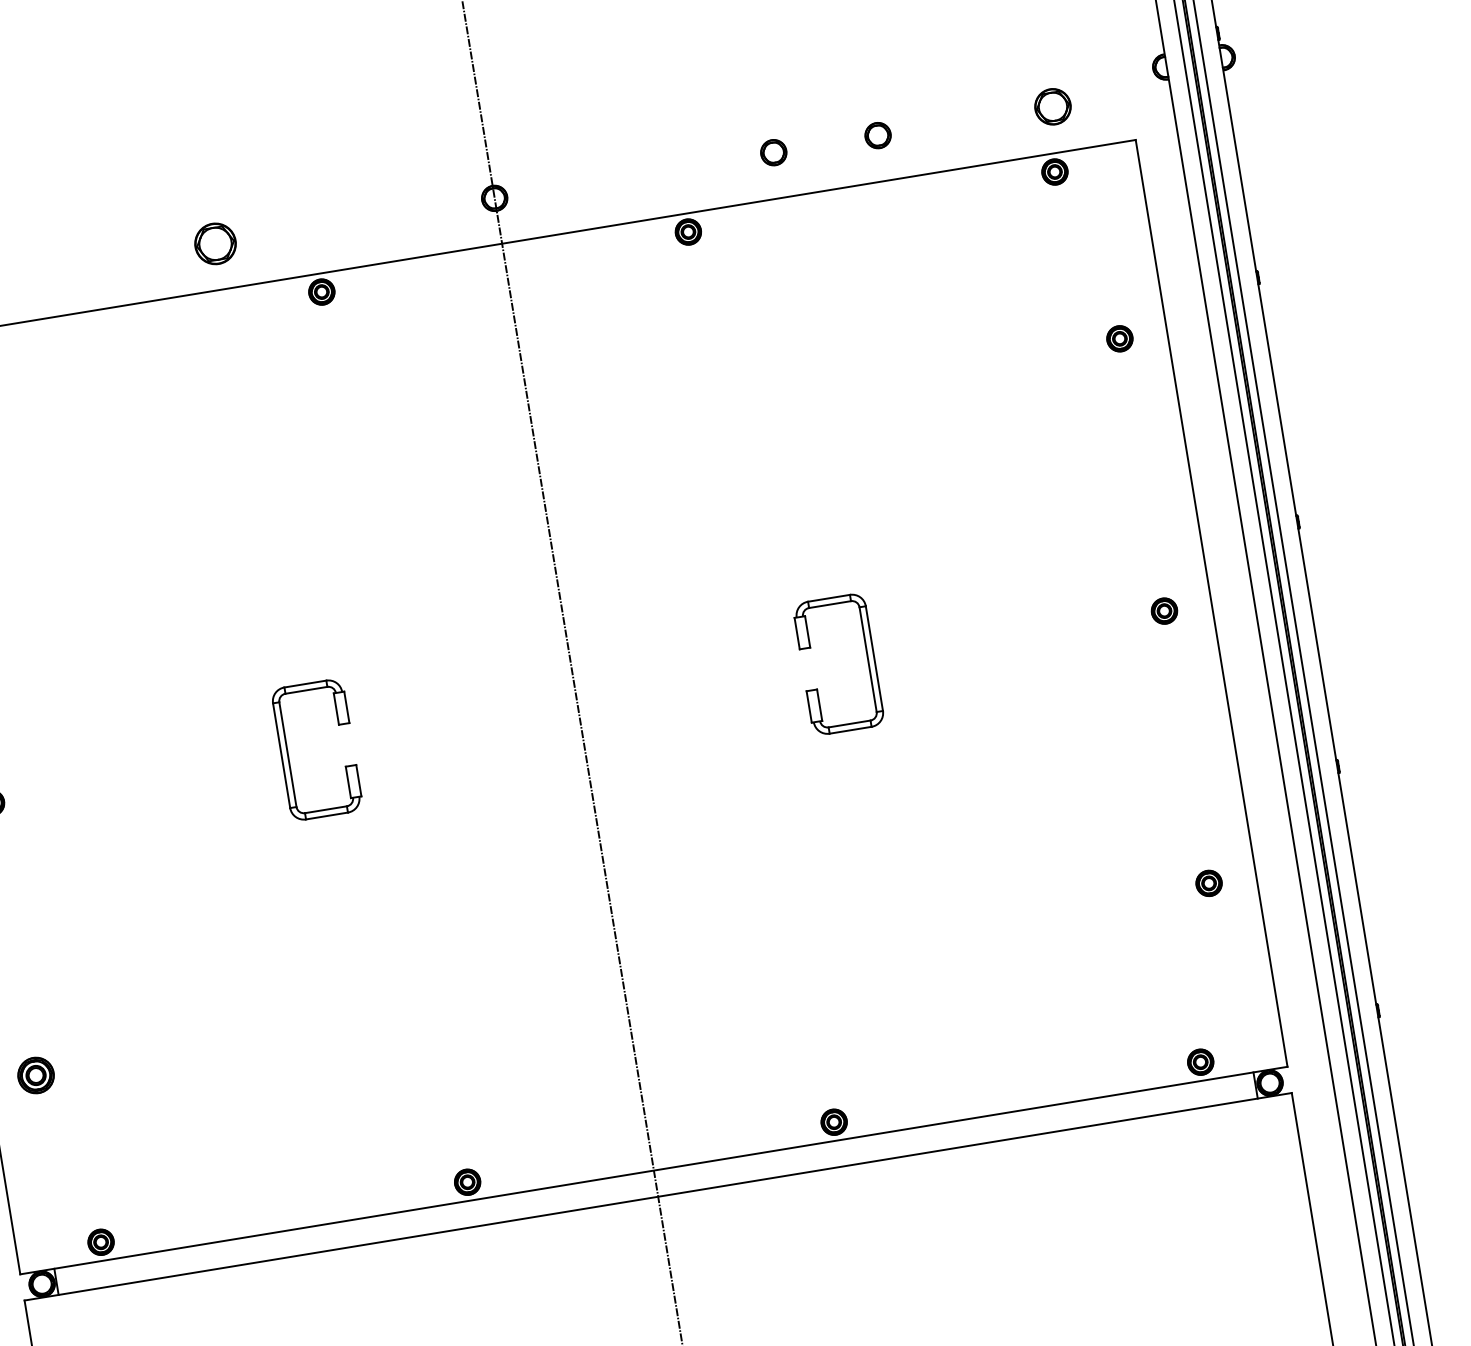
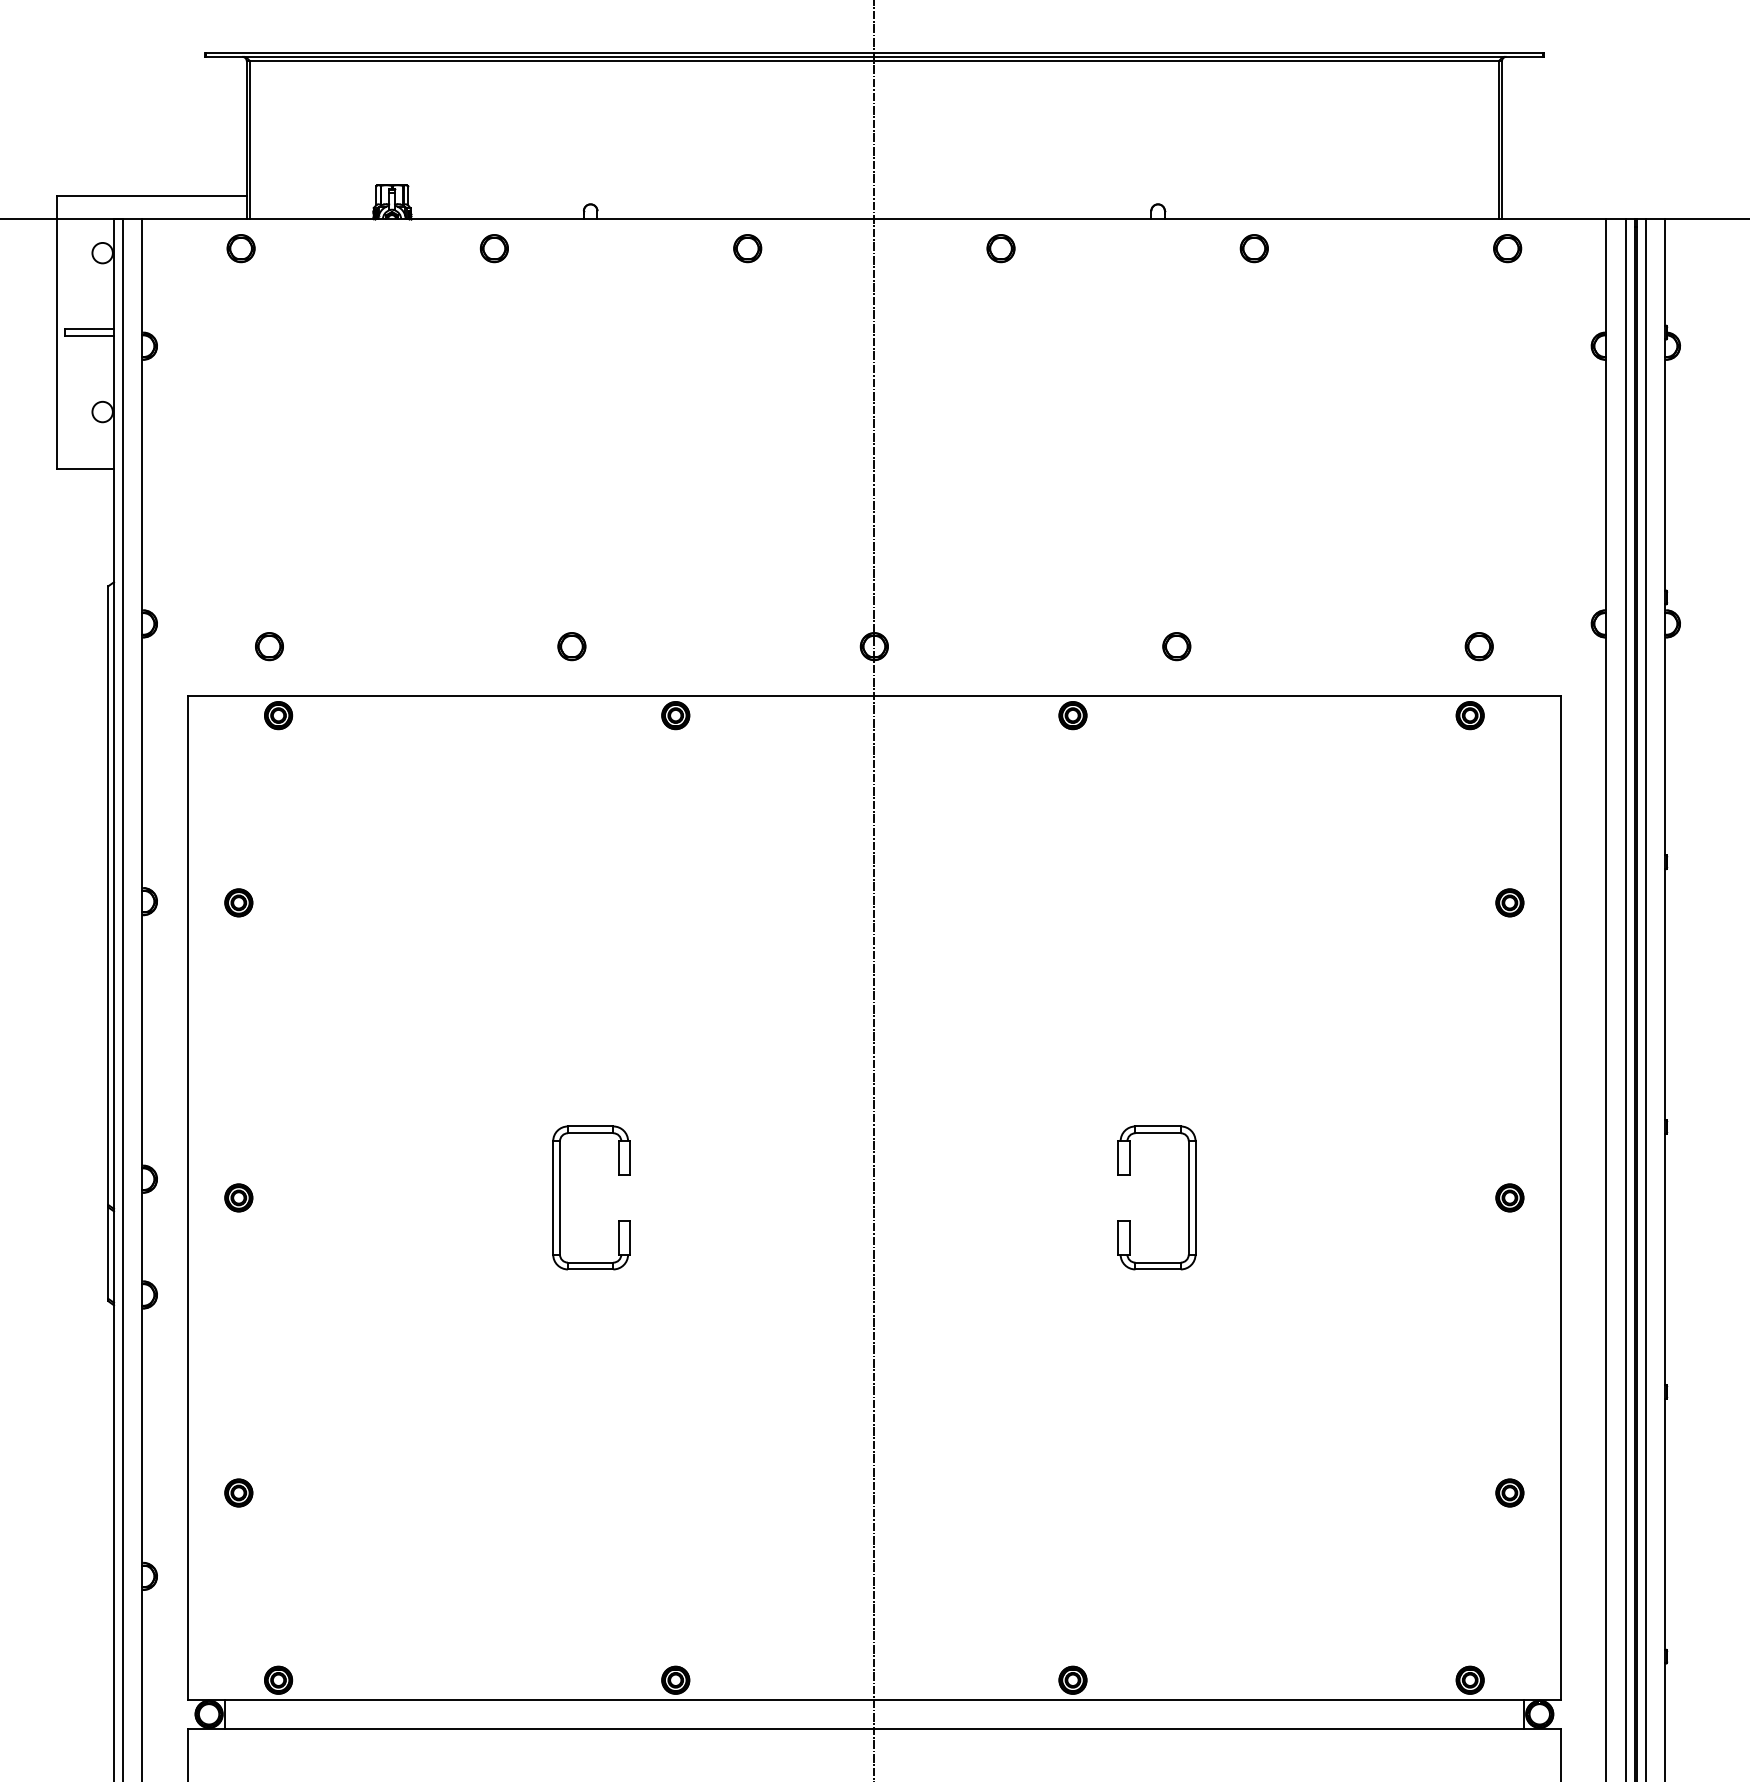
part: (1052, 106) -> (1478, 646), size x0.71
part: (877, 135) -> (1289, 646), removed
part: (215, 244) -> (571, 646), size x0.62
part: (35, 1075) -> (238, 1492), size x0.71

